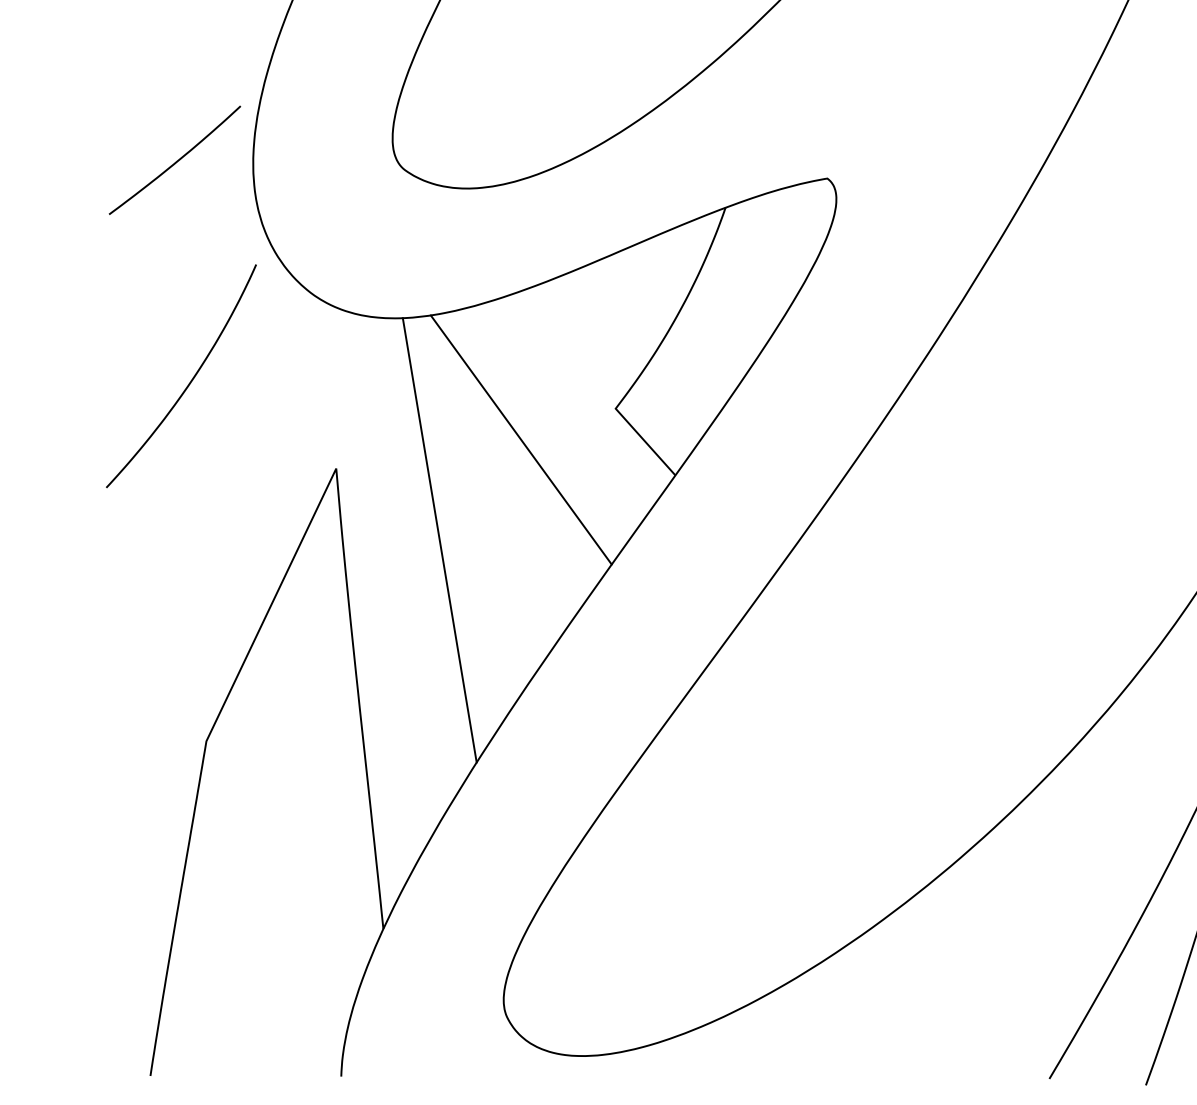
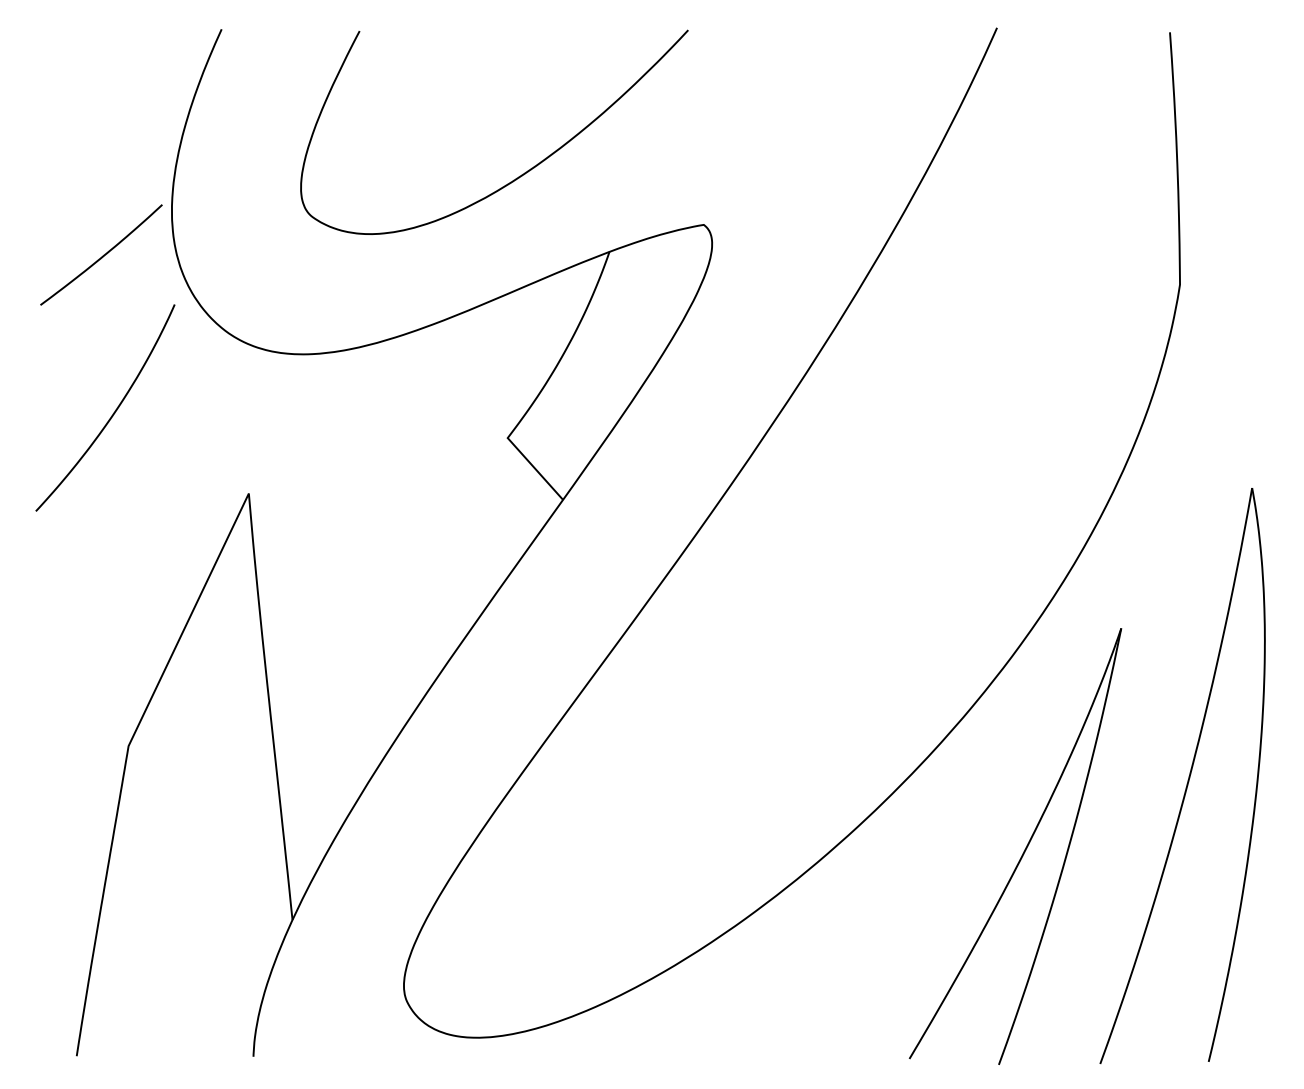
curve: (176, 160) -> (102, 255), moved
line: (521, 439) -> (420, 466), removed
line: (439, 539) -> (344, 559), removed

